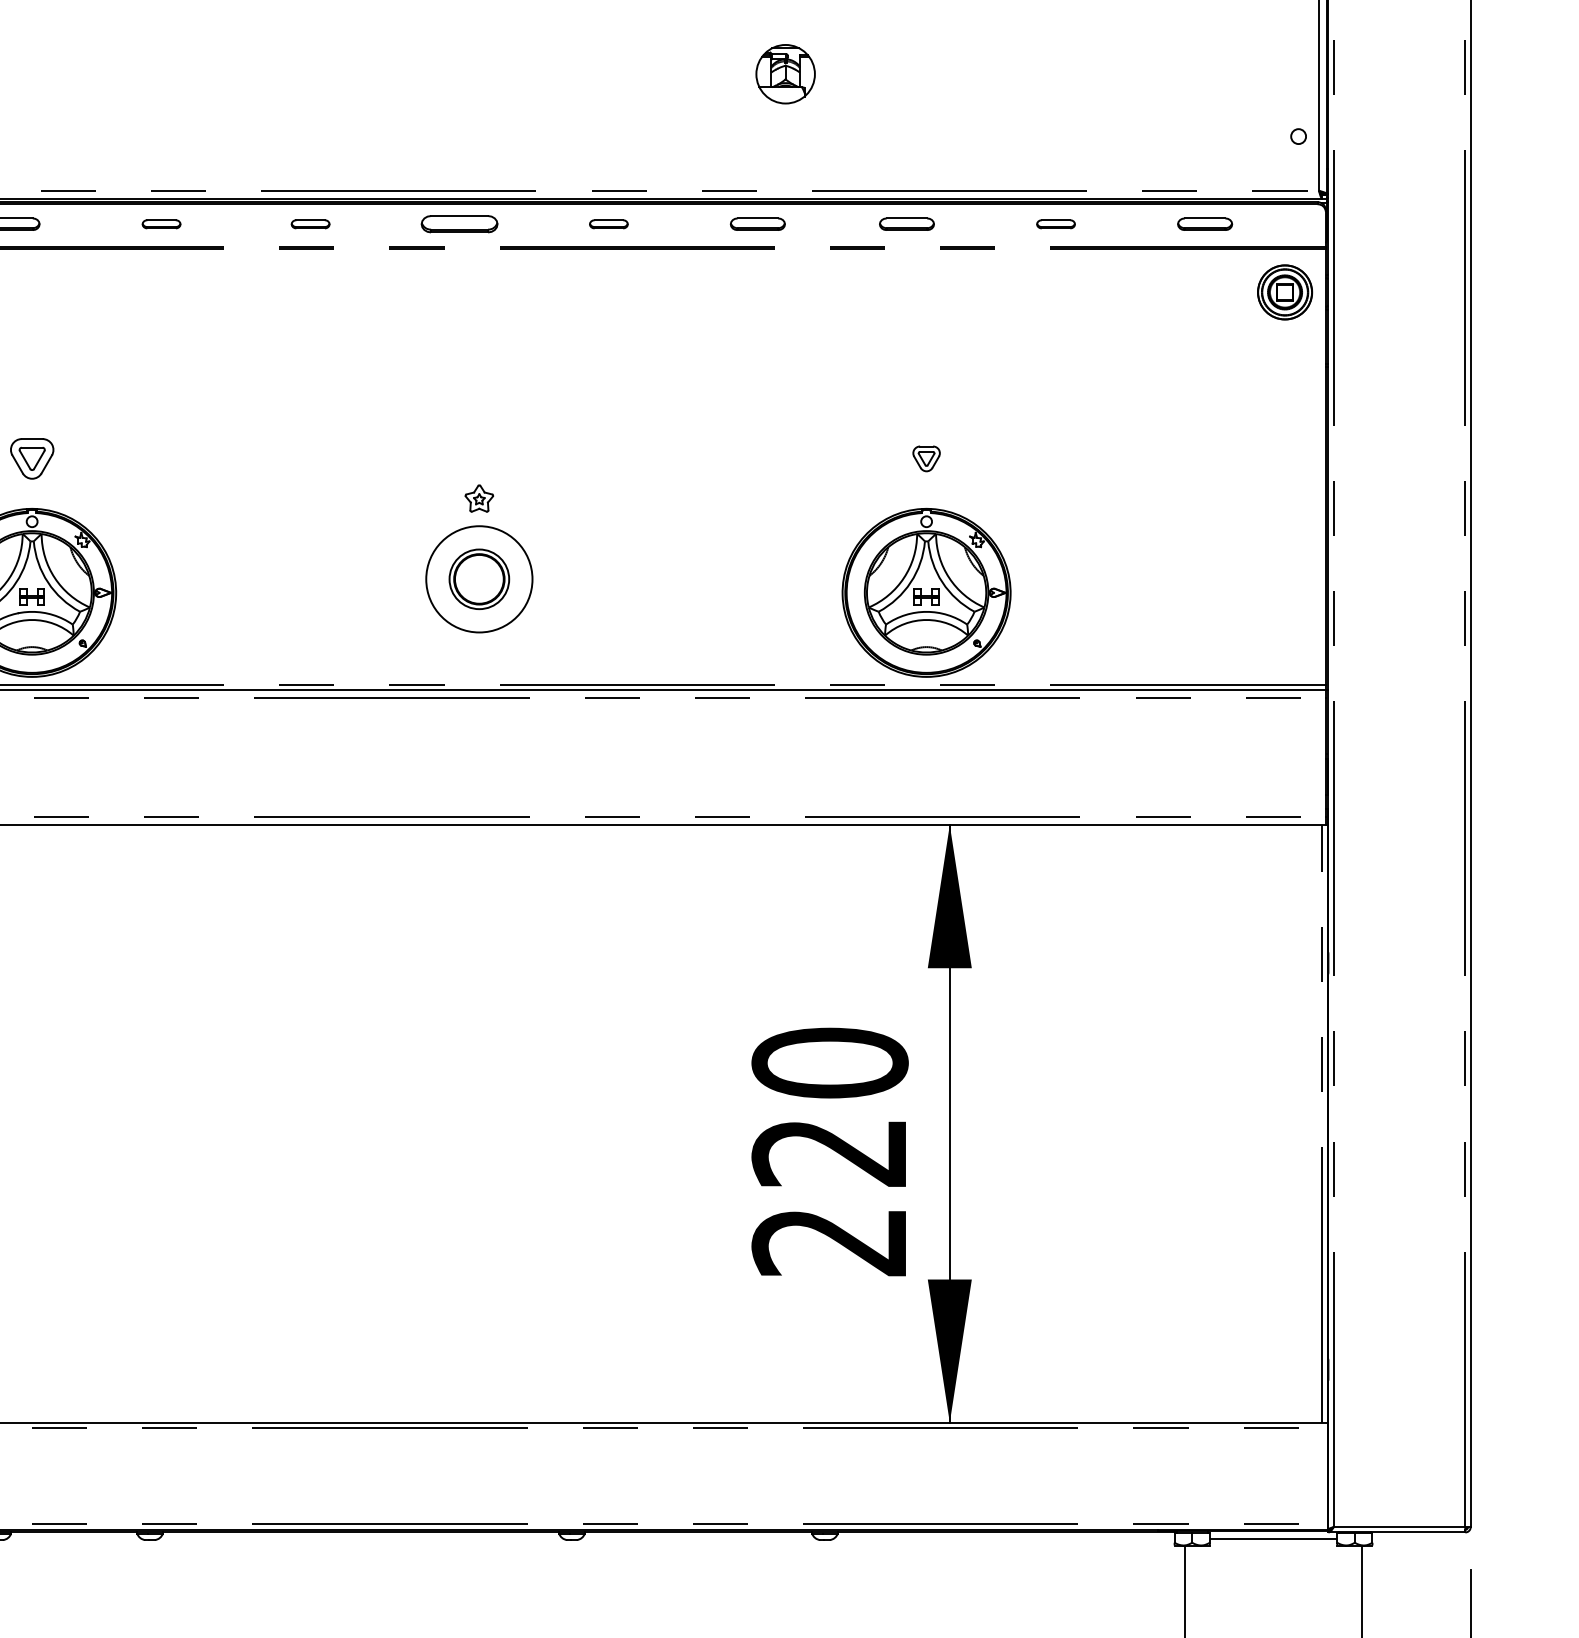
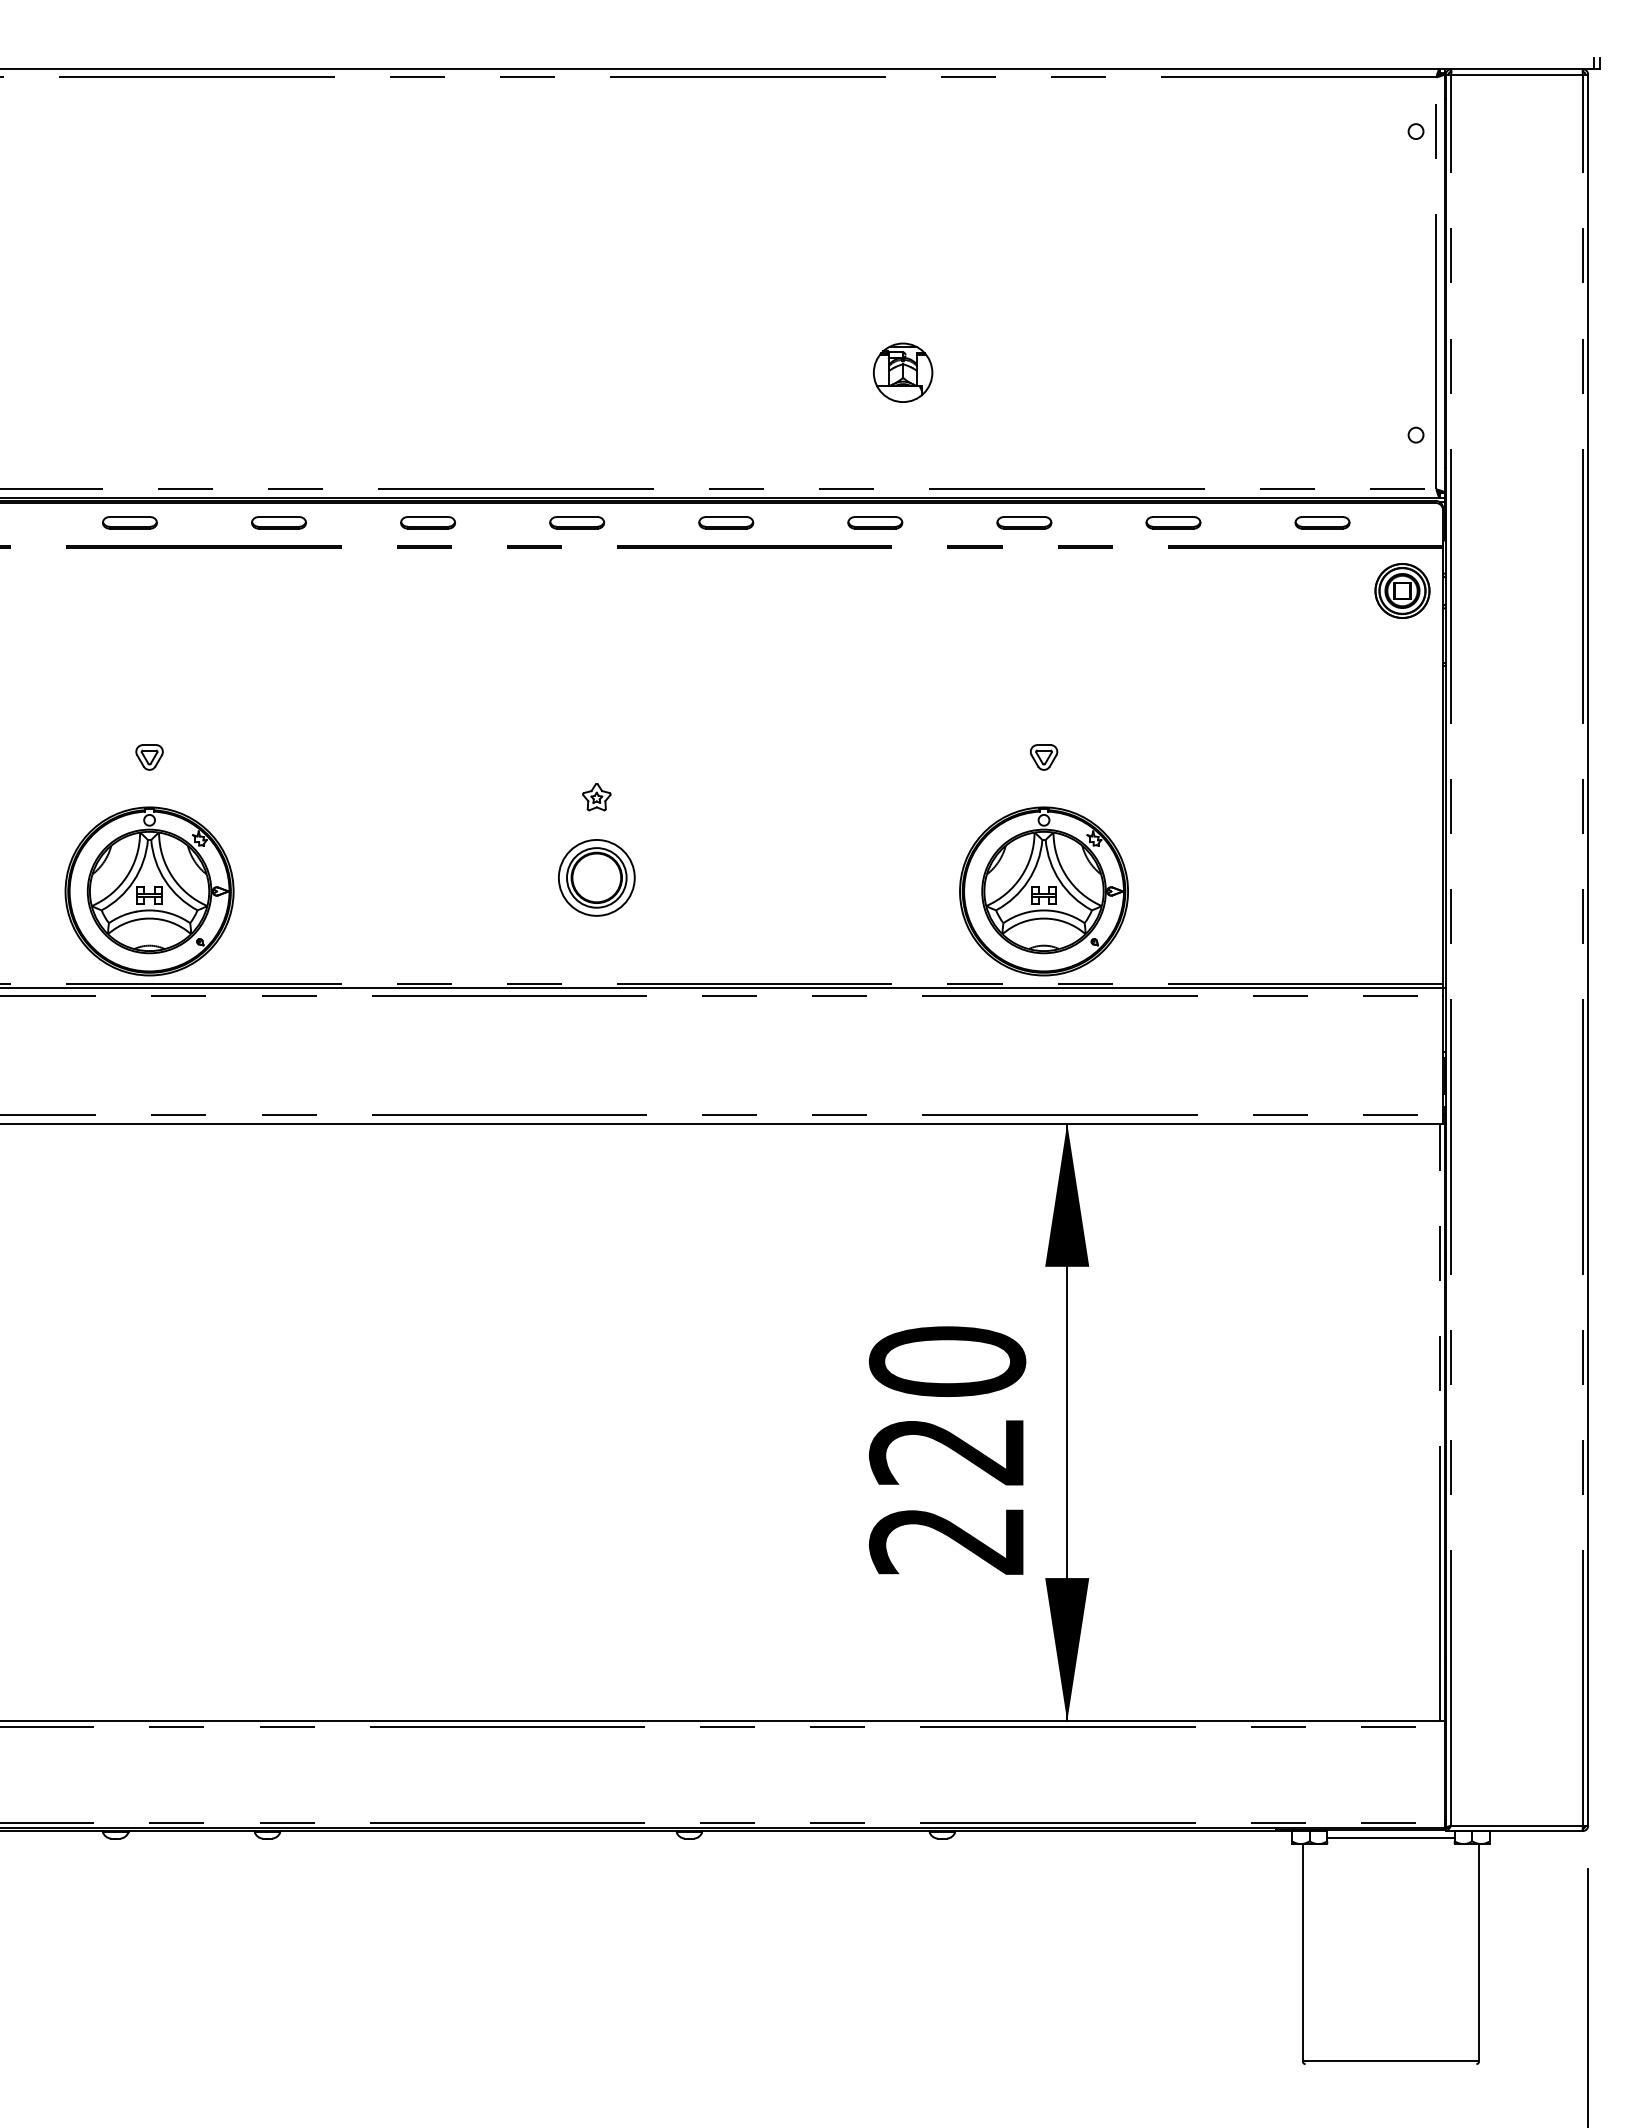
part: (161, 223) -> (278, 522), size x1.43
part: (310, 223) -> (427, 522), size x1.43
part: (460, 223) -> (577, 522), size x0.71
part: (609, 223) -> (726, 522), size x1.43
part: (1056, 223) -> (1173, 522), size x1.43
part: (32, 458) -> (149, 757), size x0.62
circle: (479, 578) -> (596, 877), size x0.71

